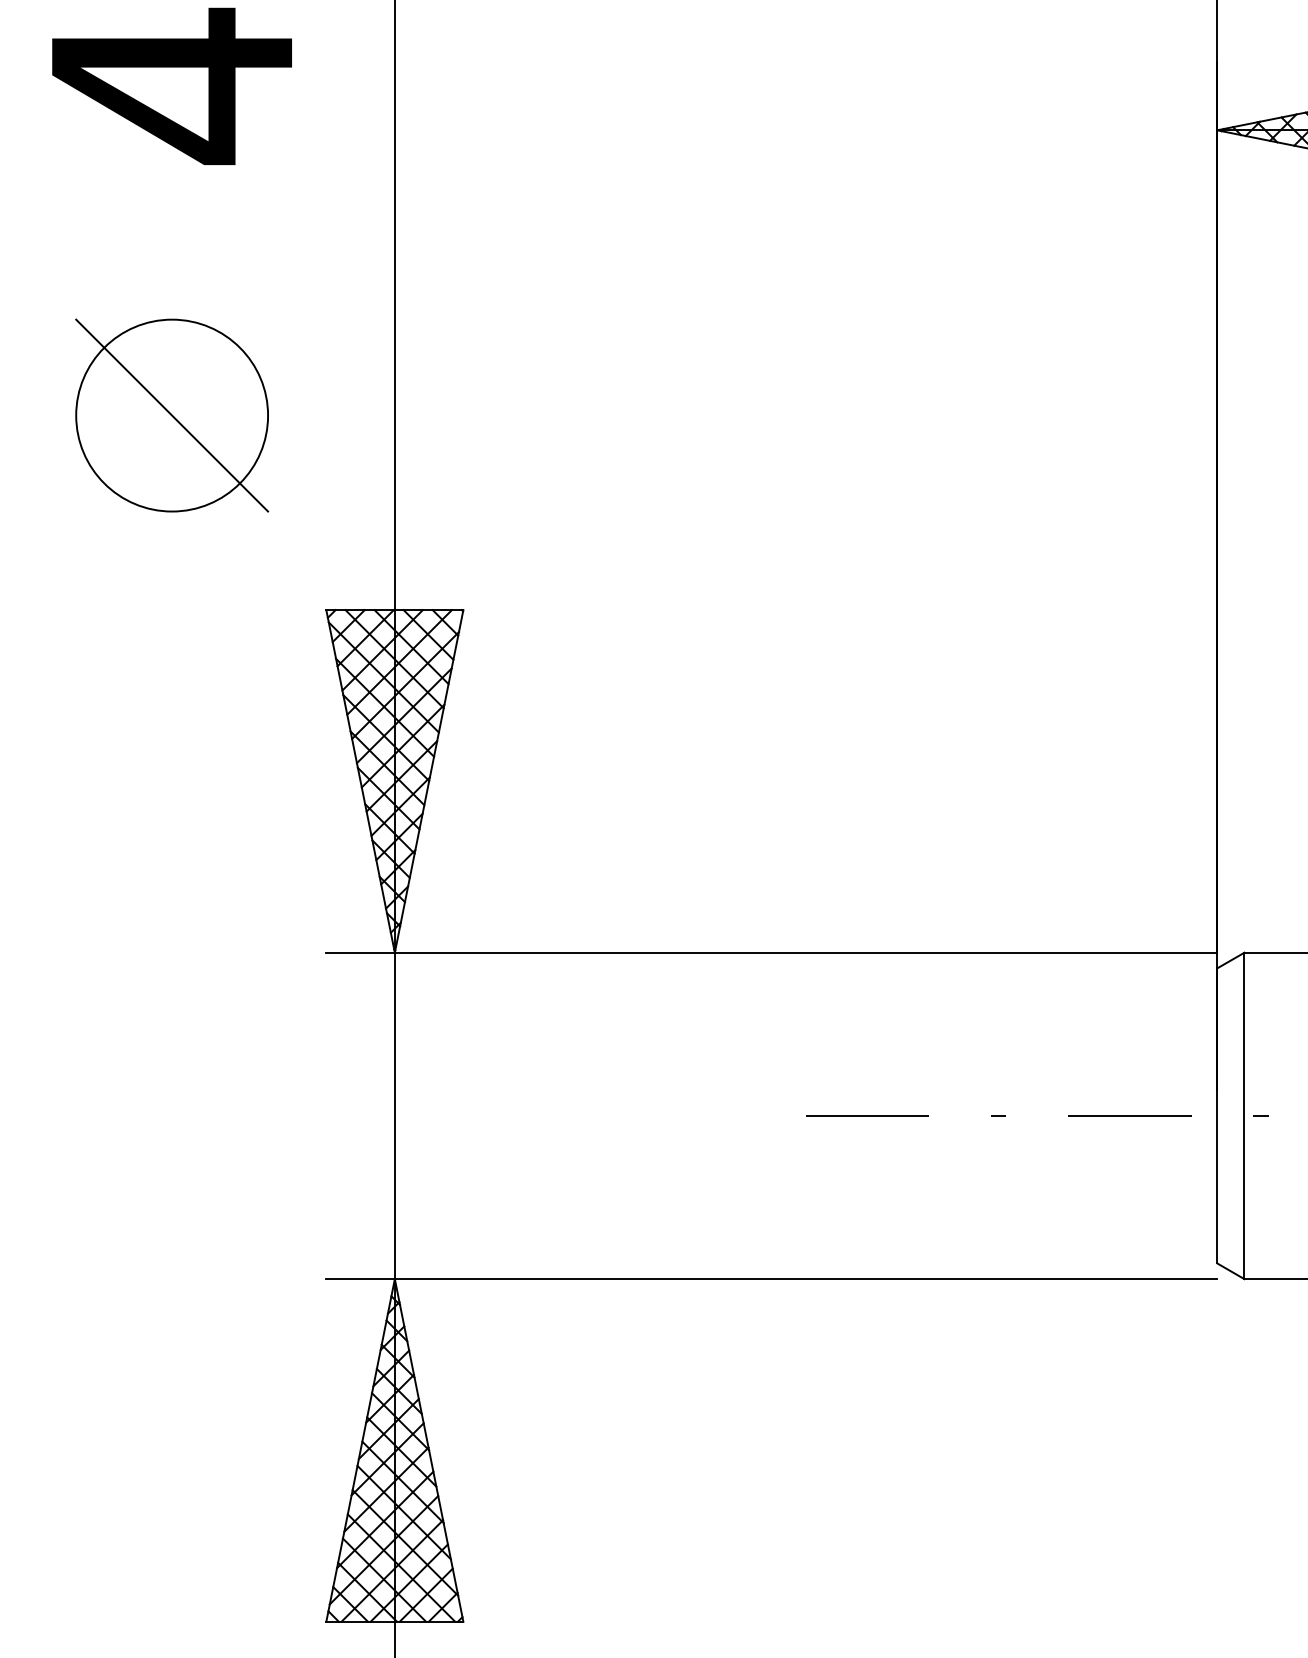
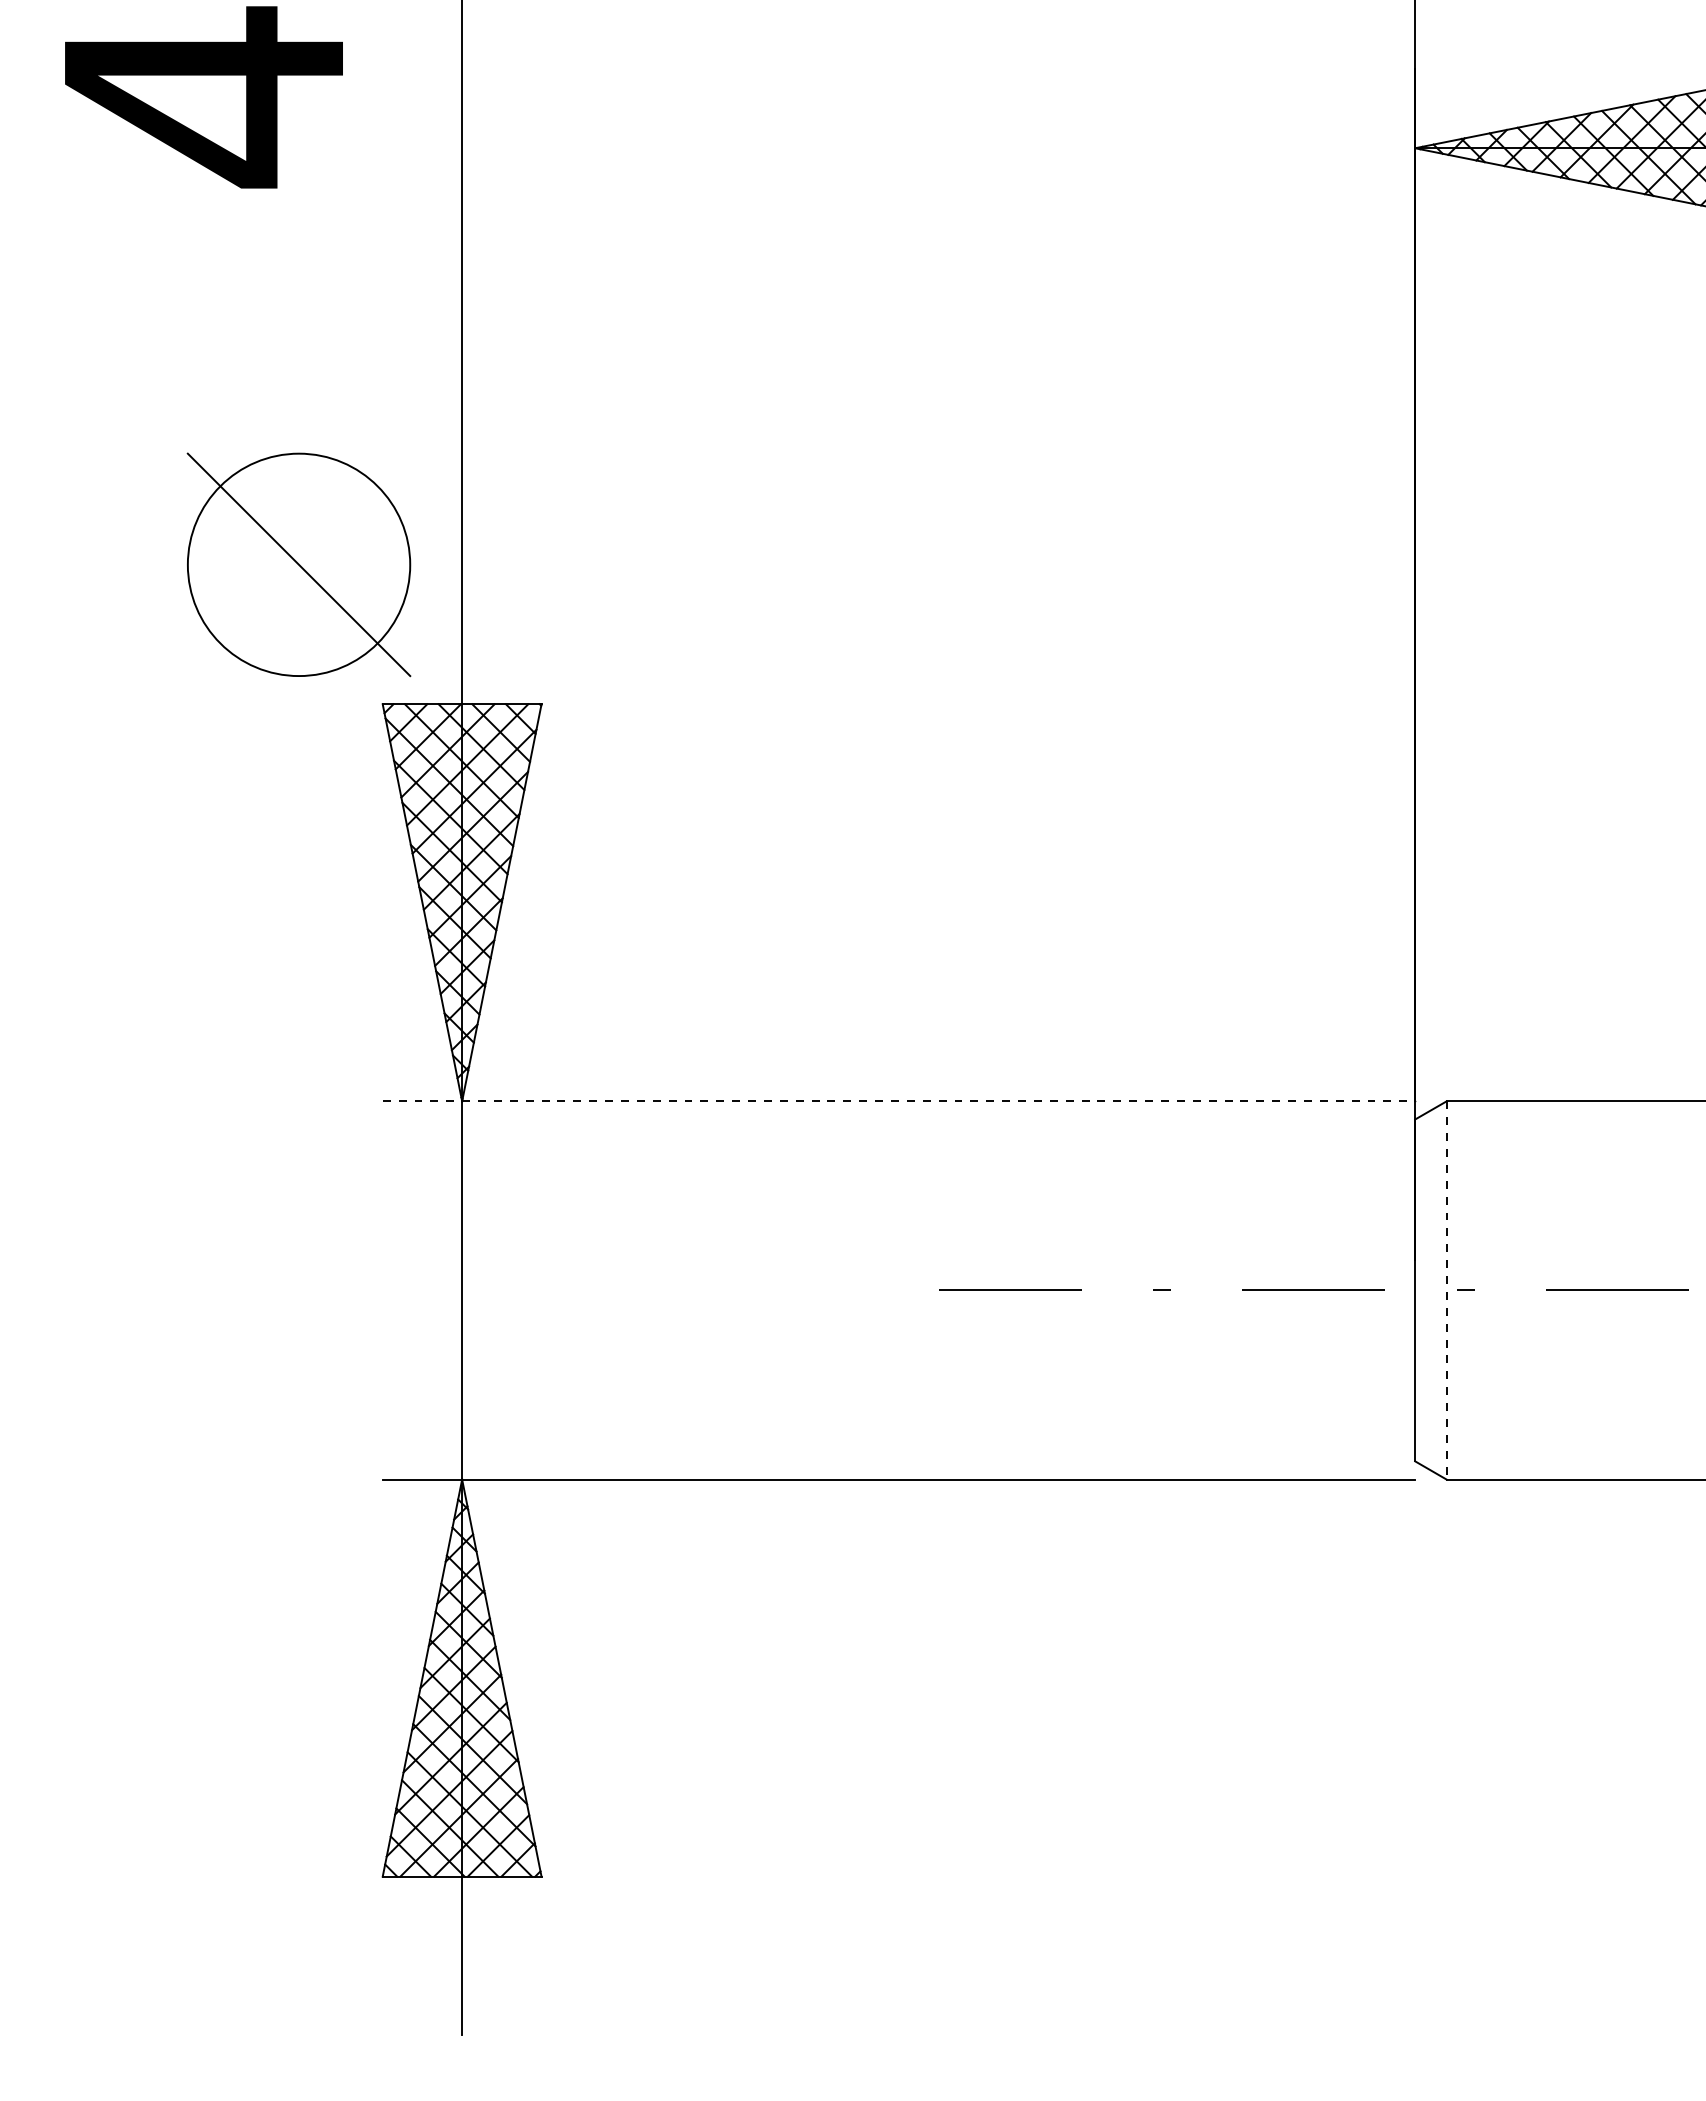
part: (171, 415) -> (298, 564), moved
line: (772, 952) -> (899, 1101), solid -> dashed
line: (1244, 1115) -> (1446, 1290), solid -> dashed

